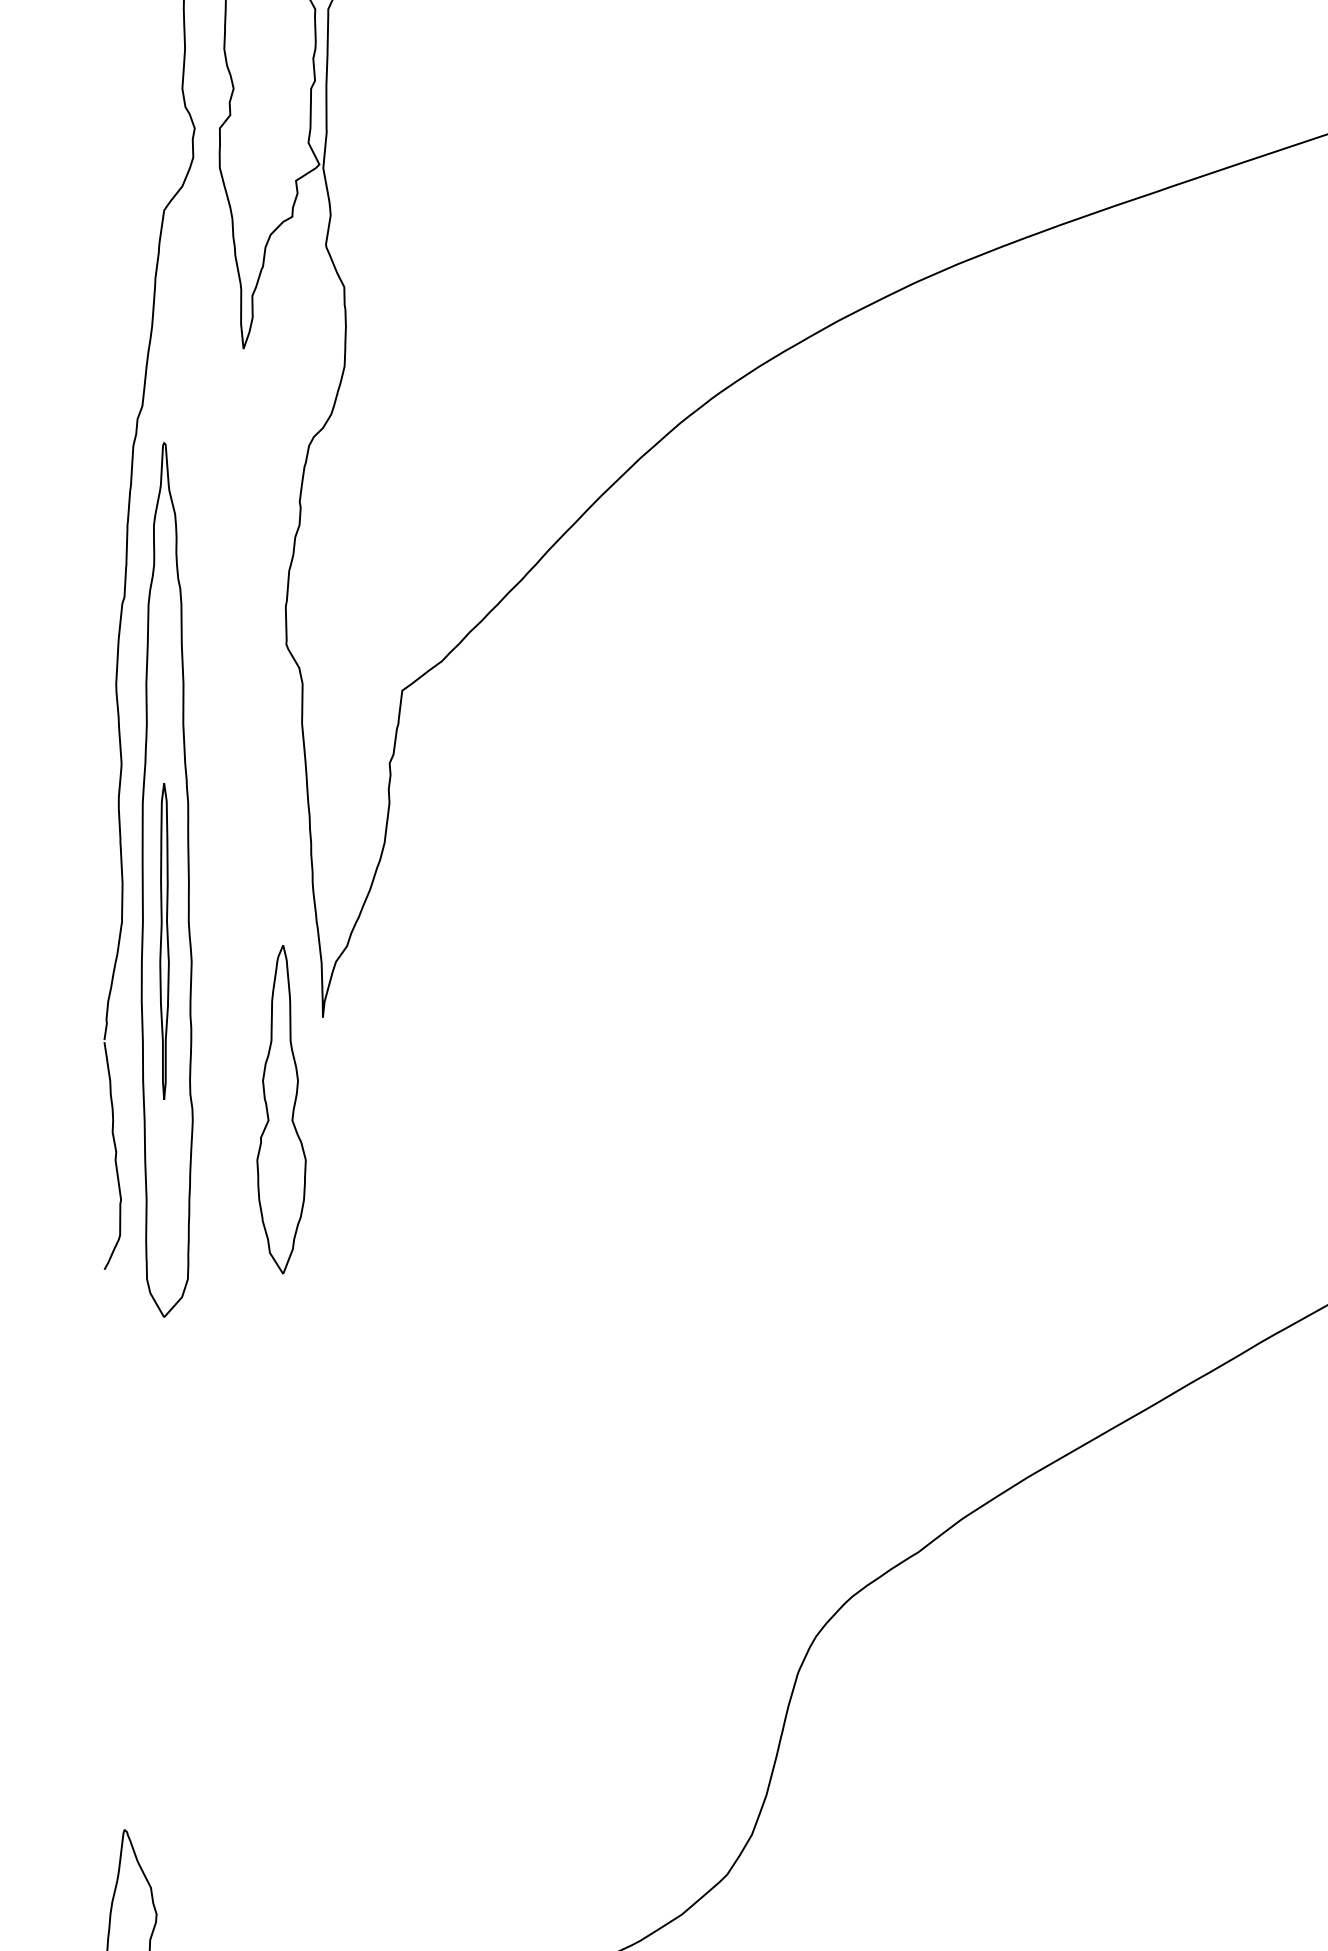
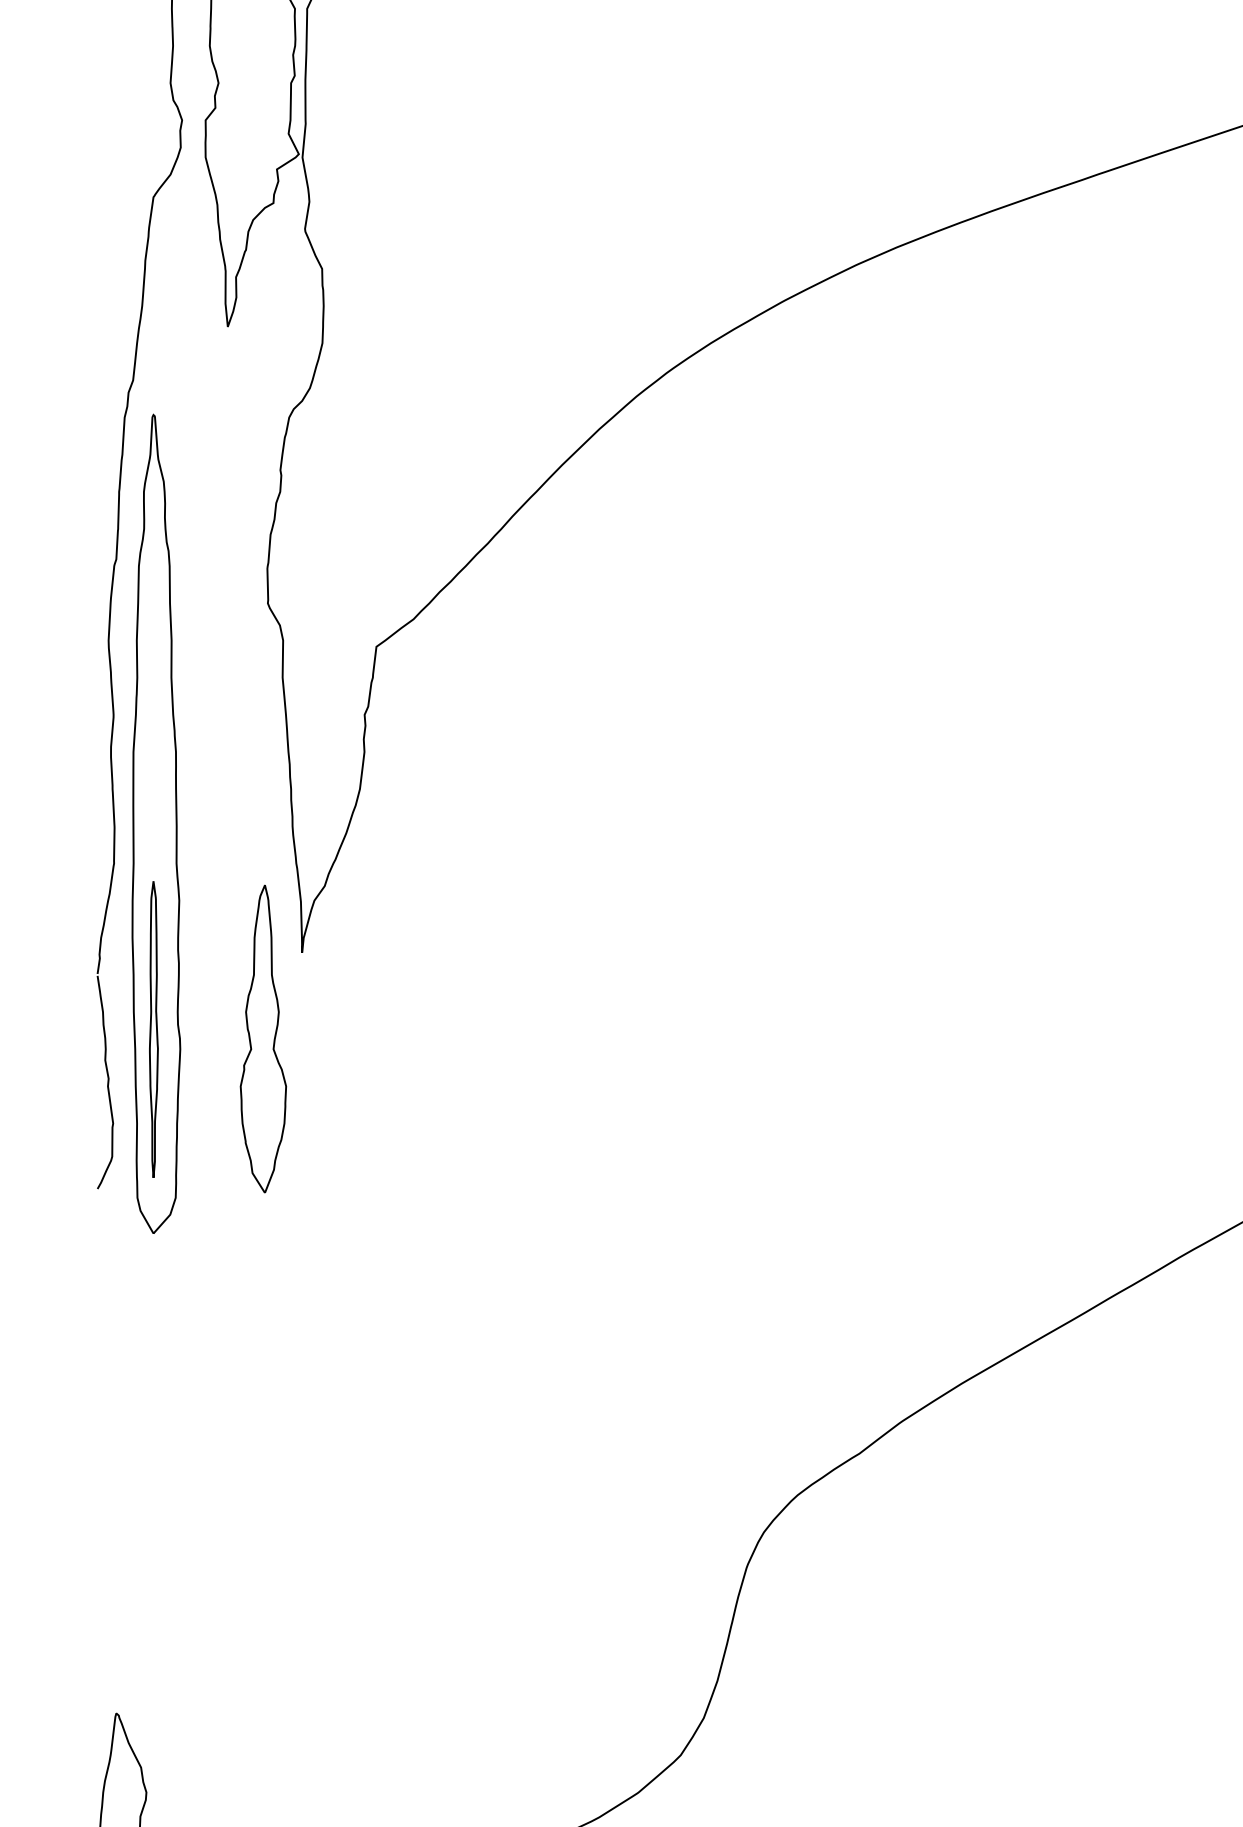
part: (164, 941) -> (153, 1029), moved

